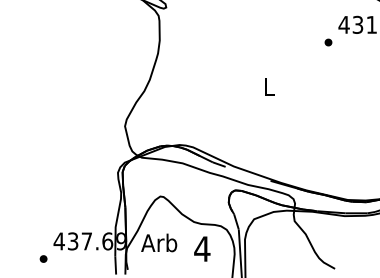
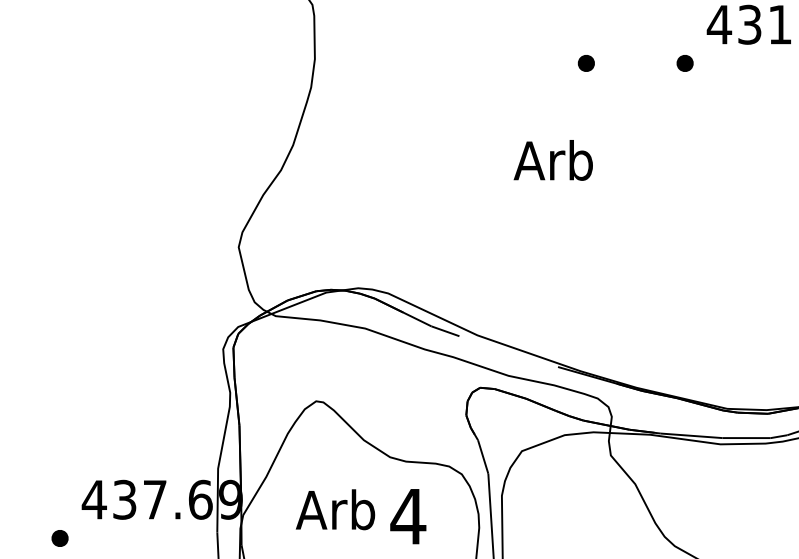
part: (283, 42) -> (586, 63), added
text: (268, 86) -> (553, 159), L -> Arb
text: (159, 242) -> (336, 508), moved

